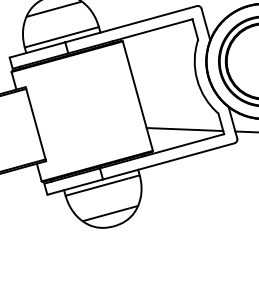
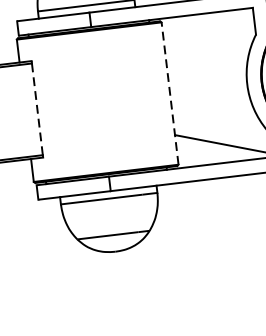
line: (137, 96) -> (169, 93), solid -> dashed
line: (35, 124) -> (36, 109), solid -> dashed

